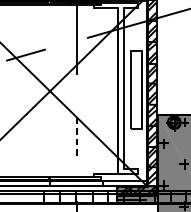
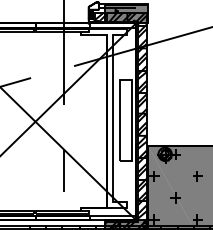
line: (76, 138) -> (63, 171), dashed -> solid

